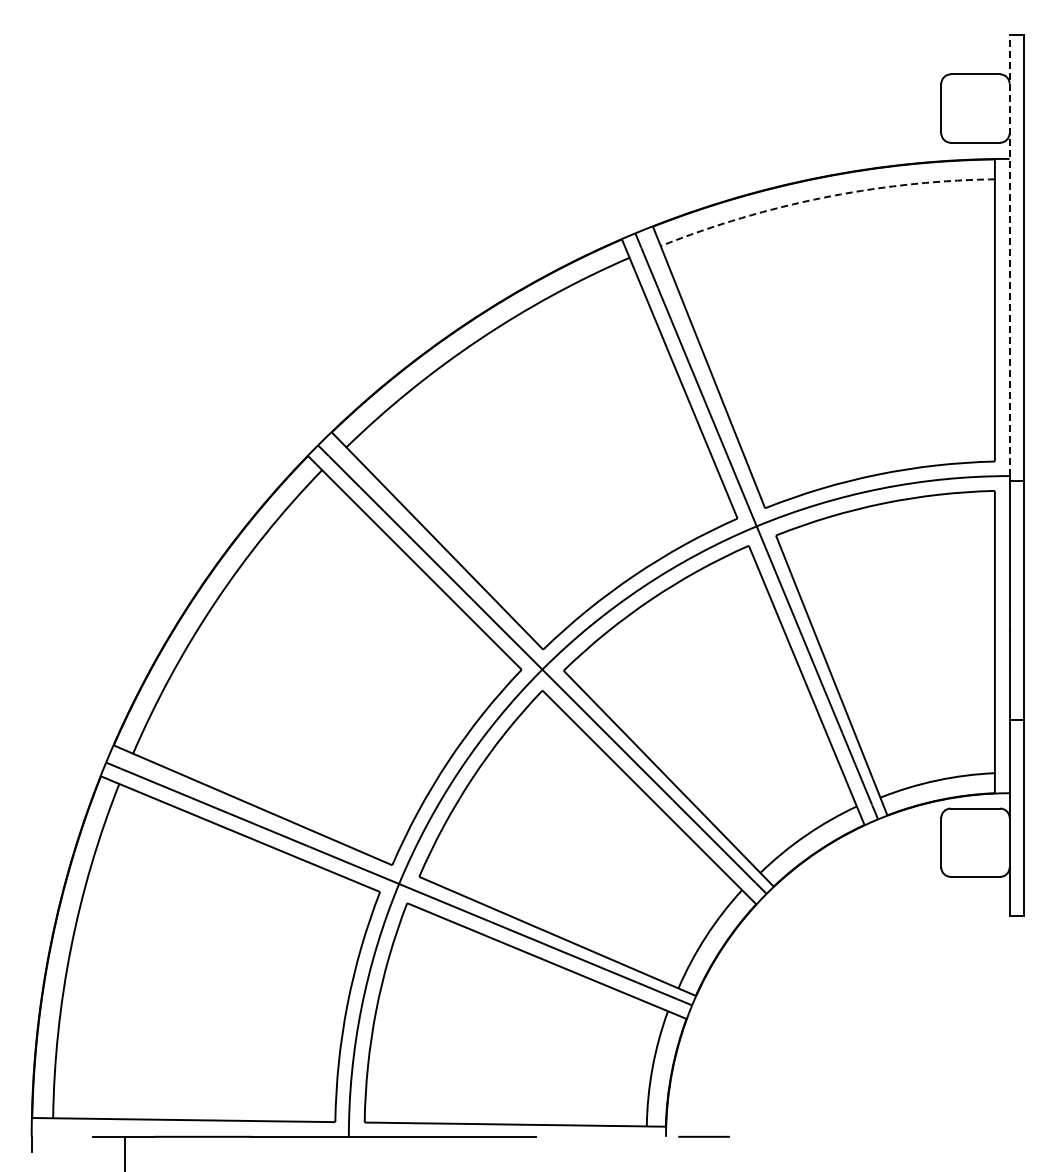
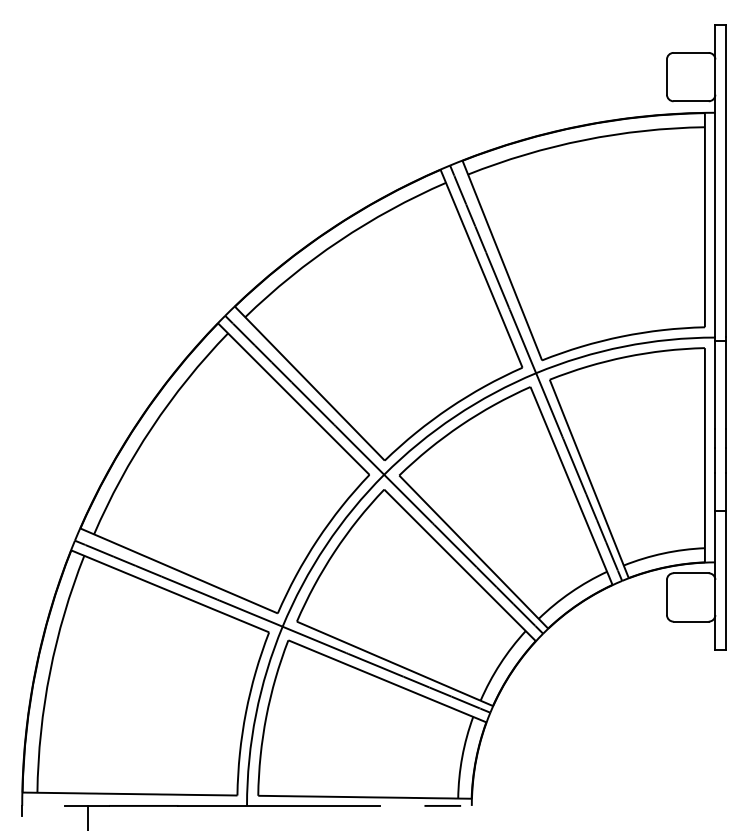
arc: (824, 197) -> (584, 140), dashed -> solid
line: (1009, 254) -> (715, 180), dashed -> solid
line: (703, 1136) -> (442, 805), moved

